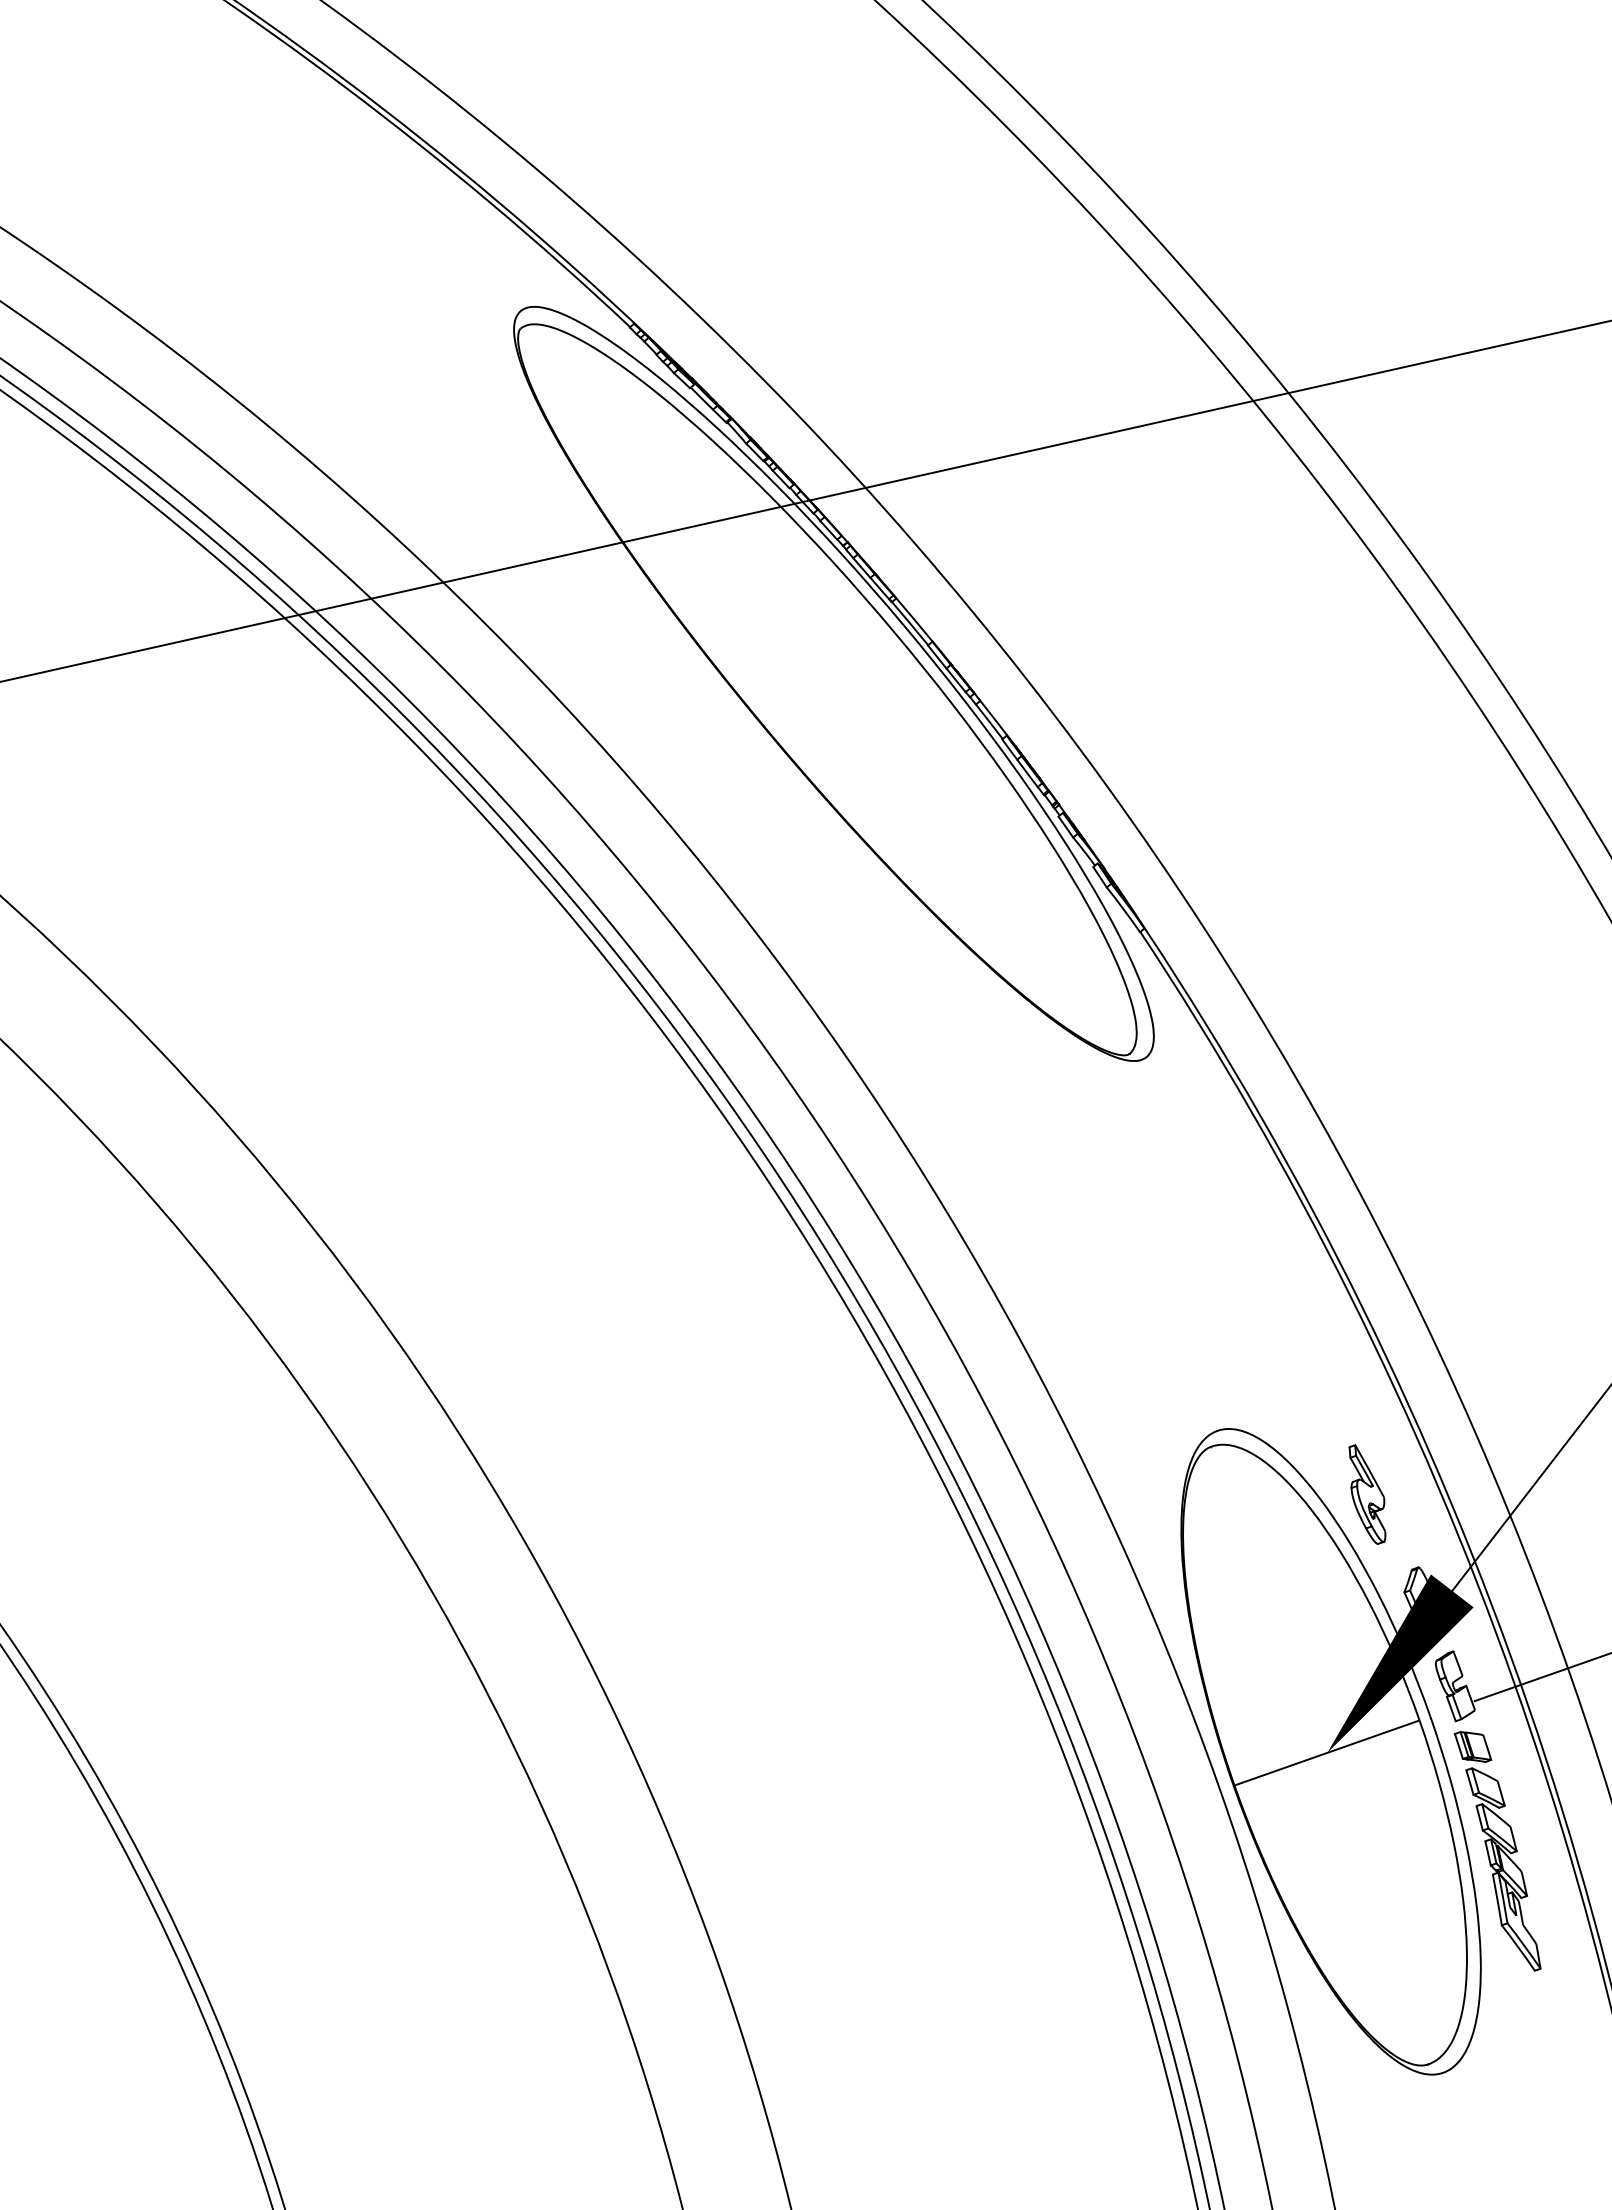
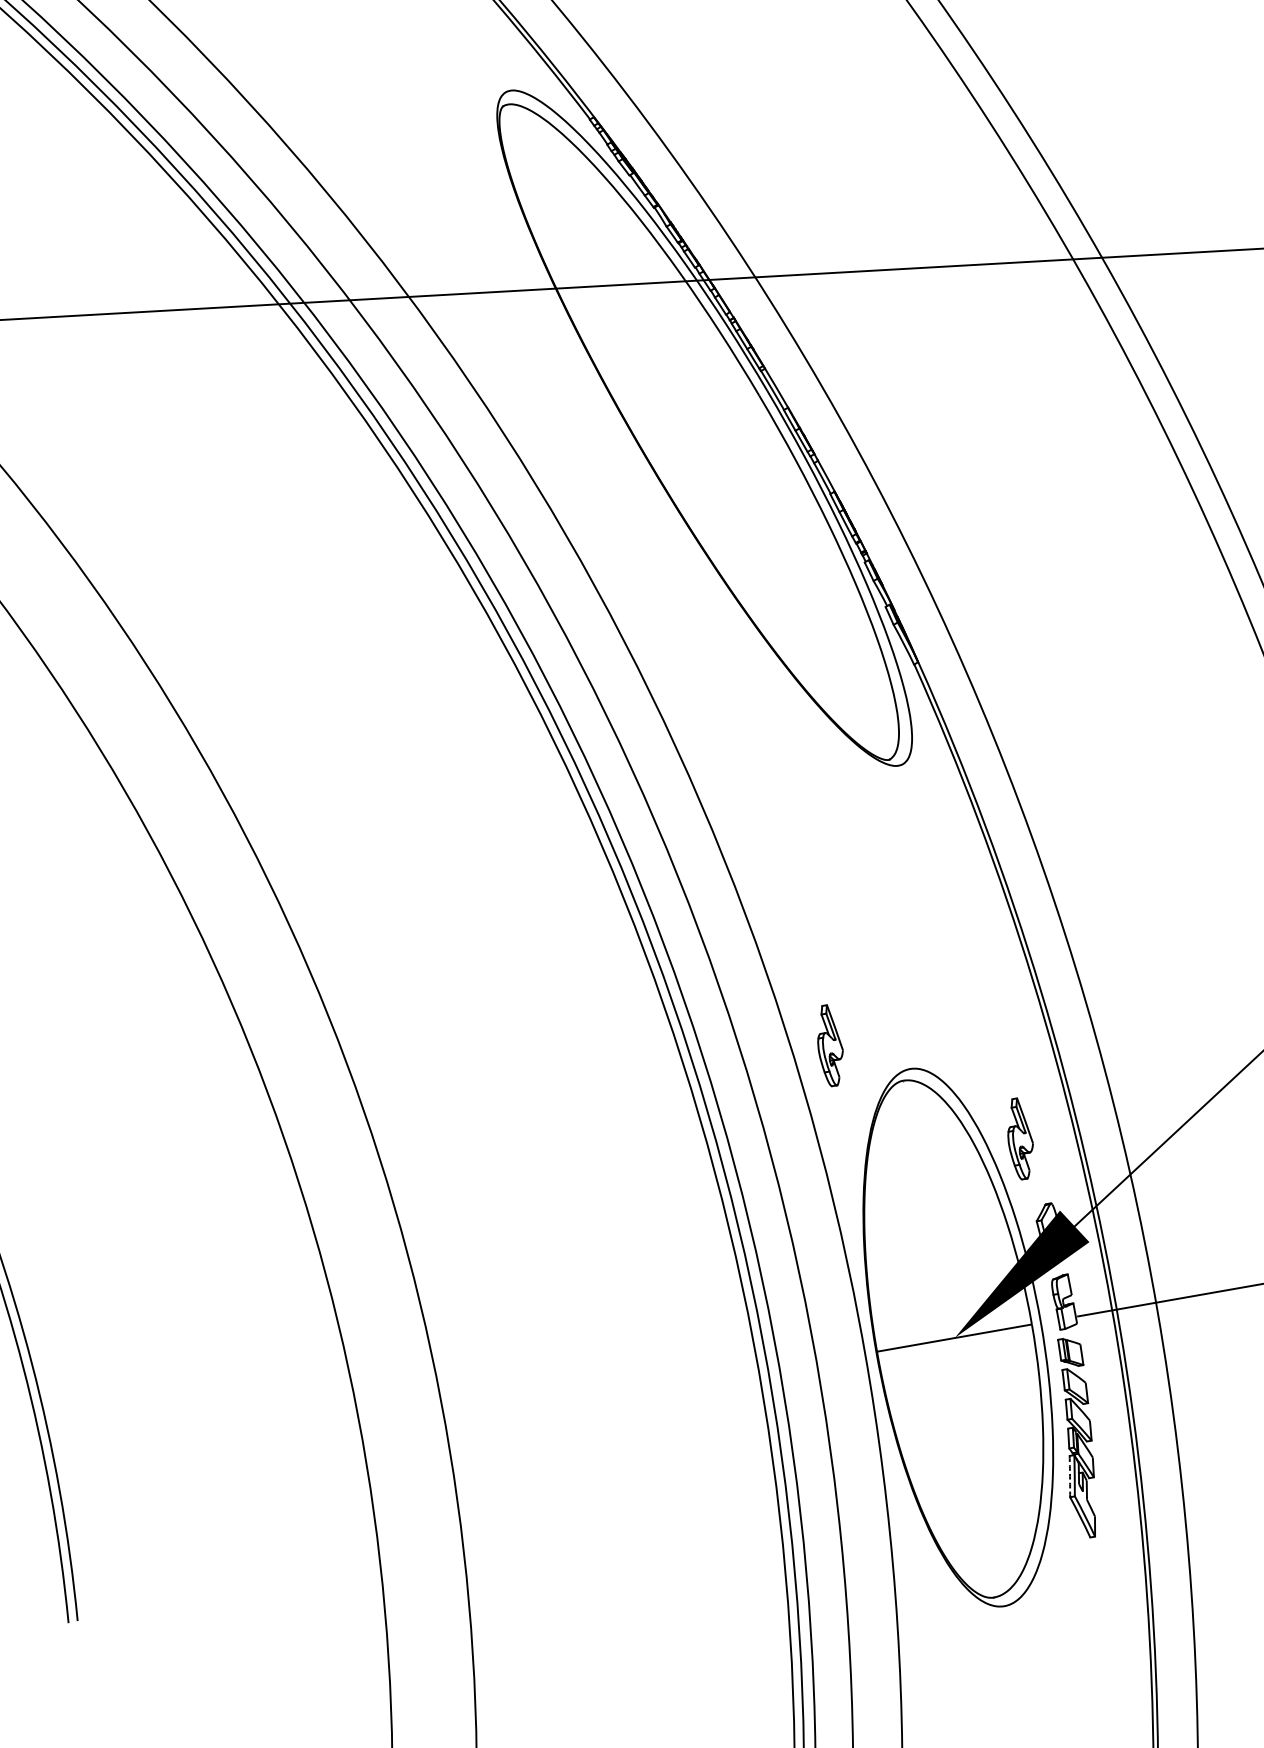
part: (1114, 1418) -> (830, 1045), added
arc: (1497, 1899) -> (1070, 1476), solid -> dashed

